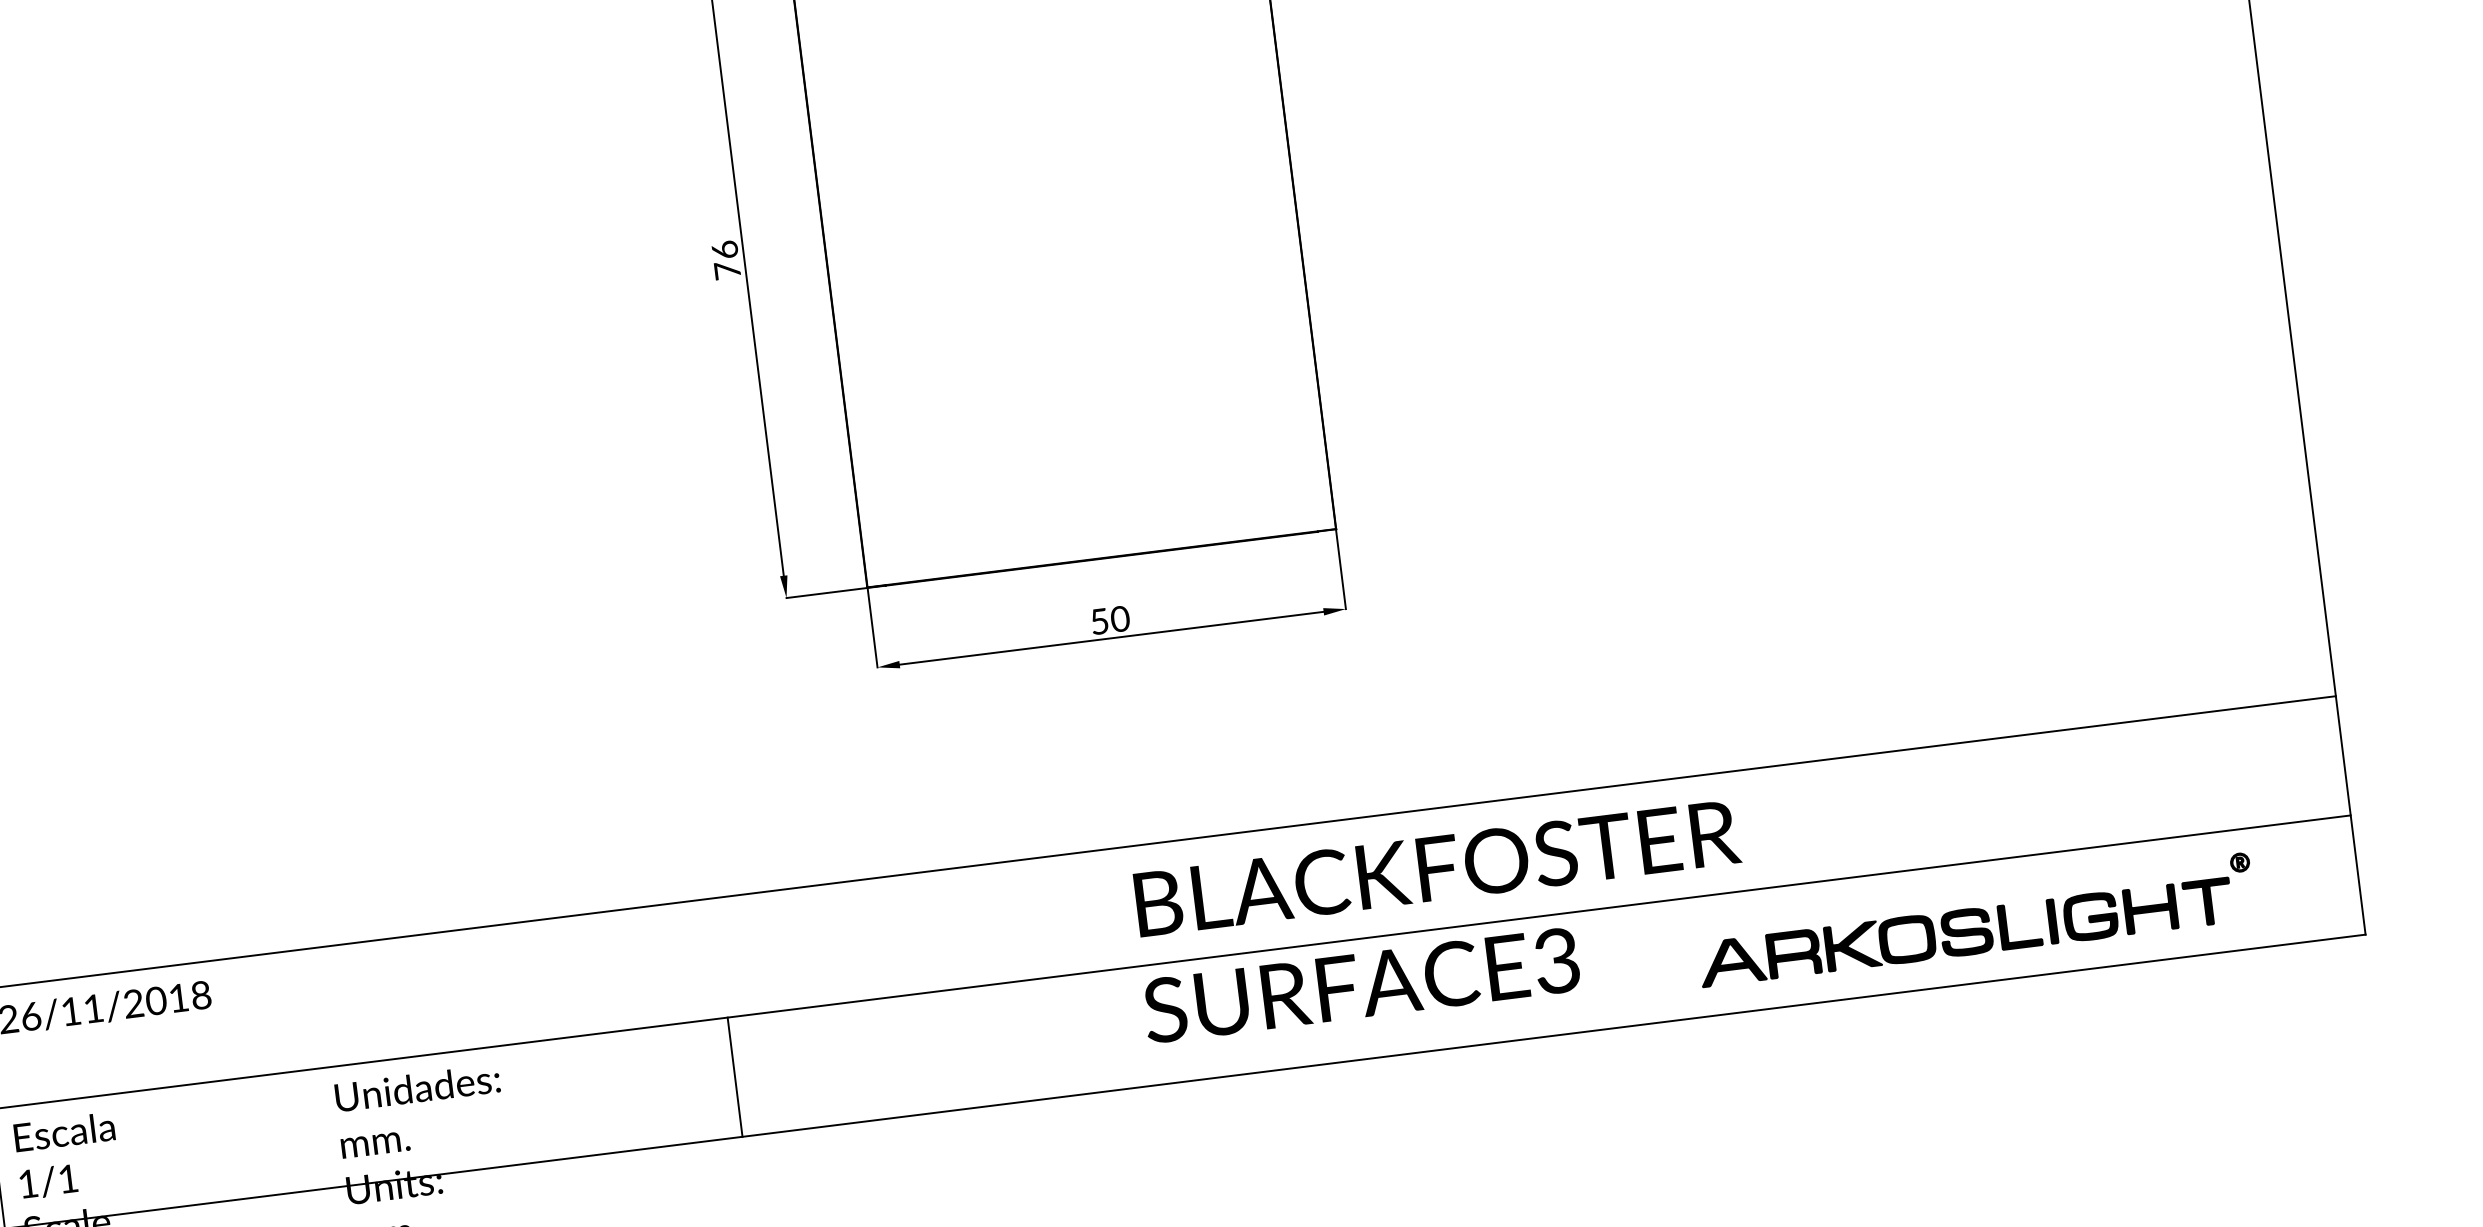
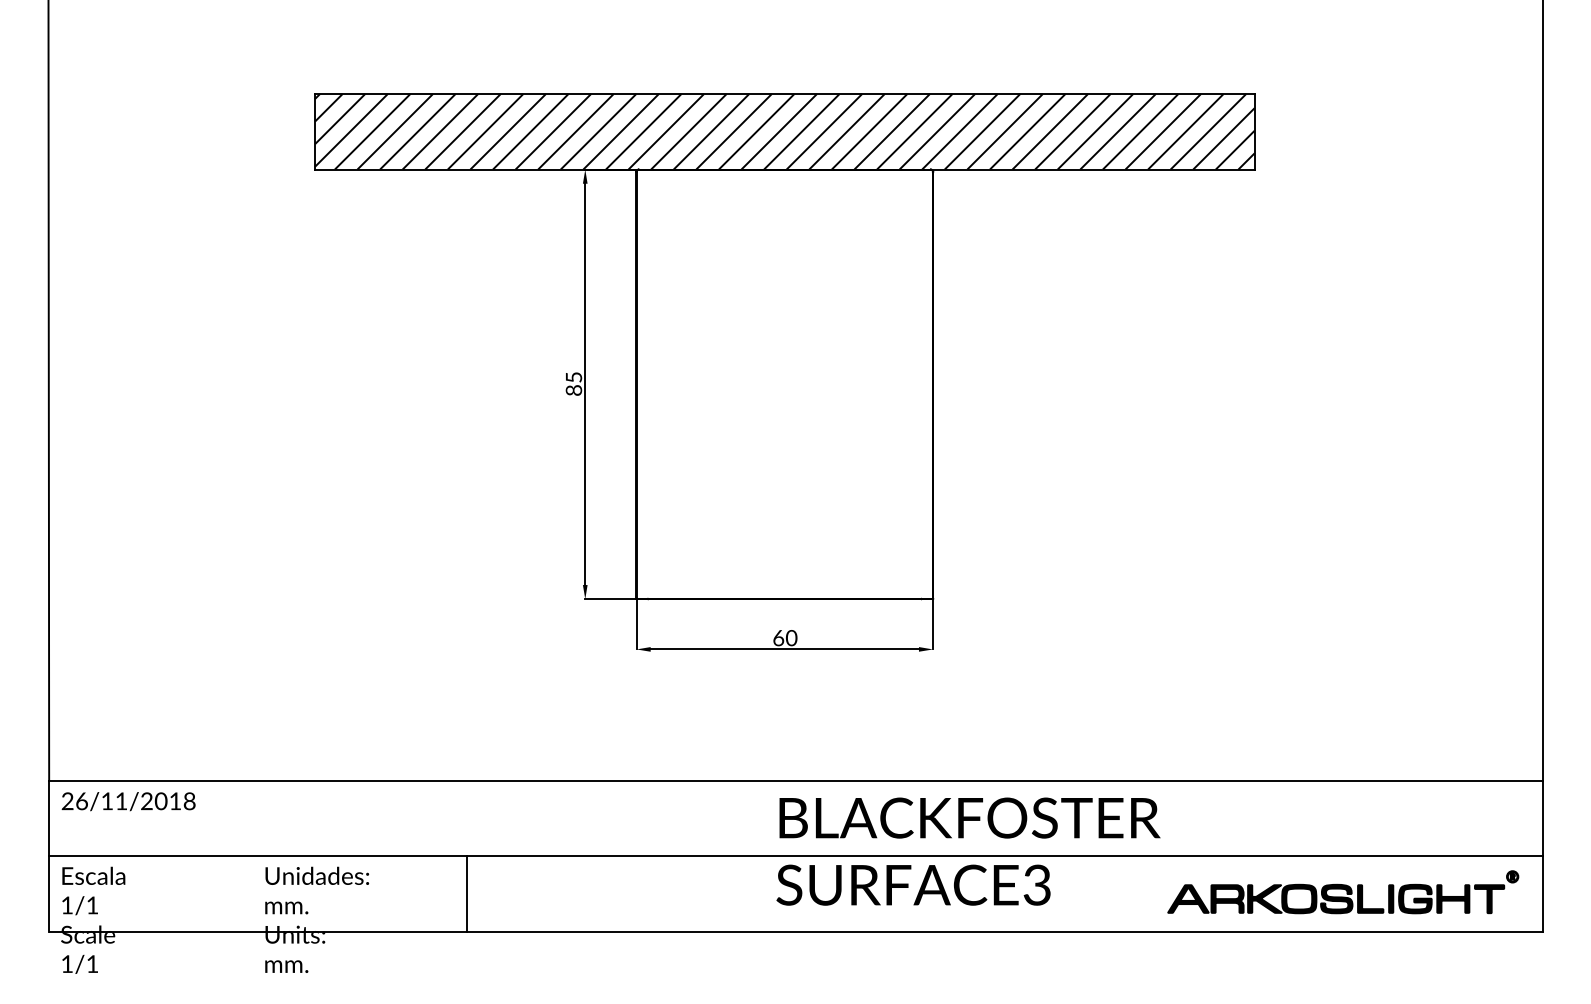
text: (725, 259) -> (573, 383), 76 -> 85
text: (1099, 622) -> (778, 638), 50 -> 60
part: (1975, 920) -> (1343, 892), moved
line: (735, 1076) -> (467, 893), moved

